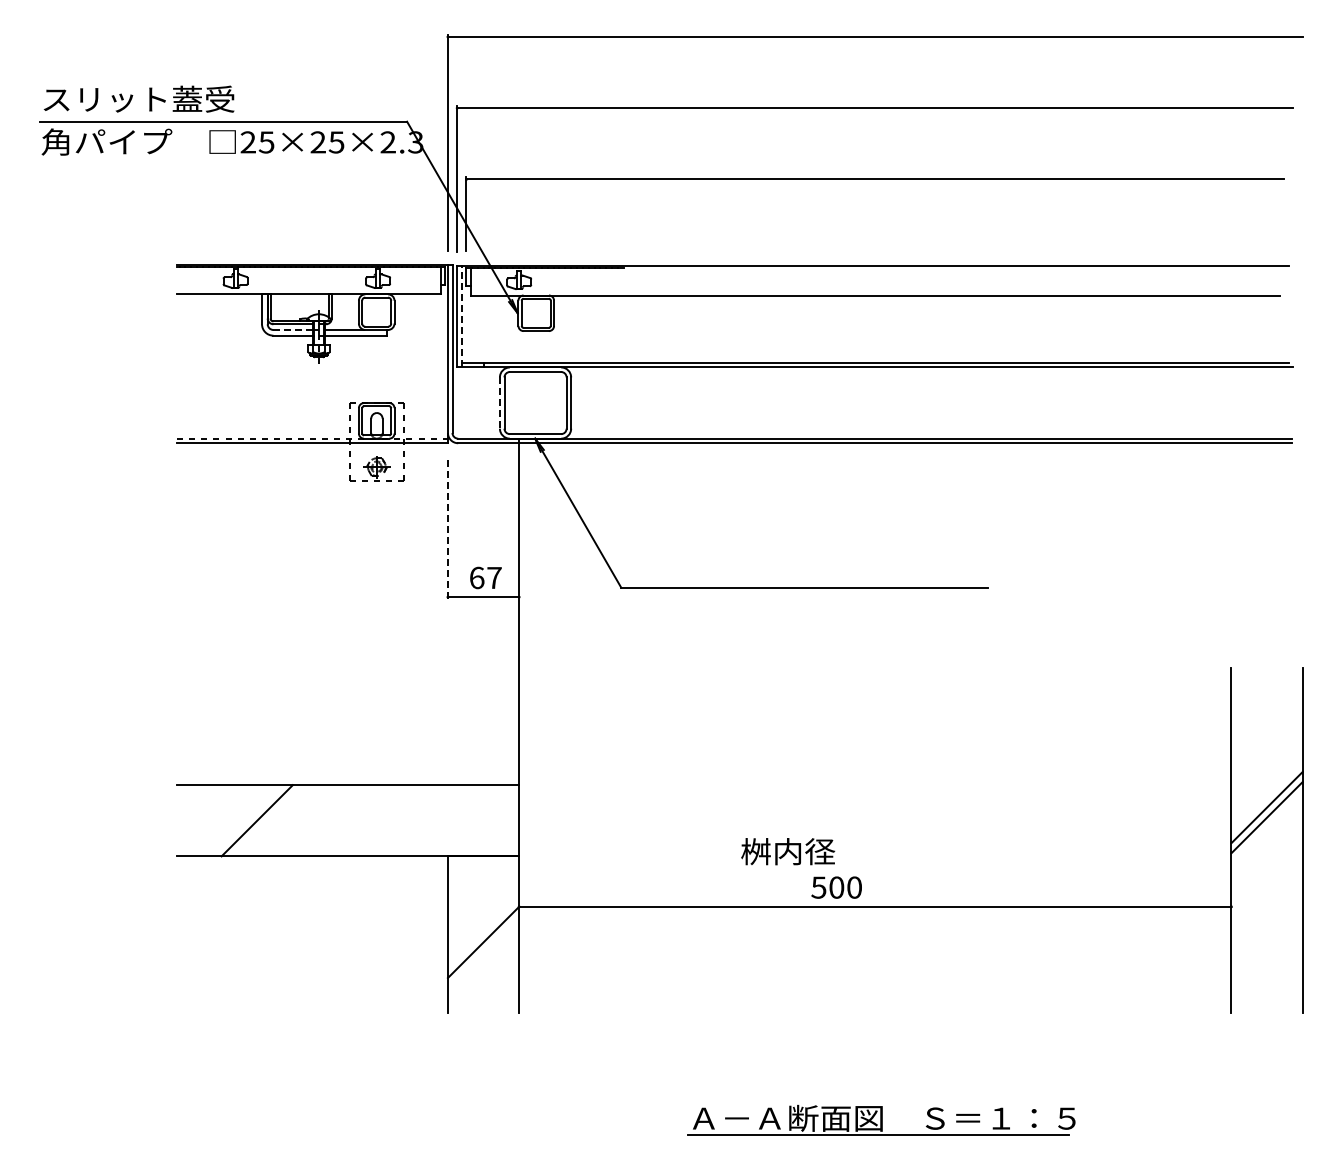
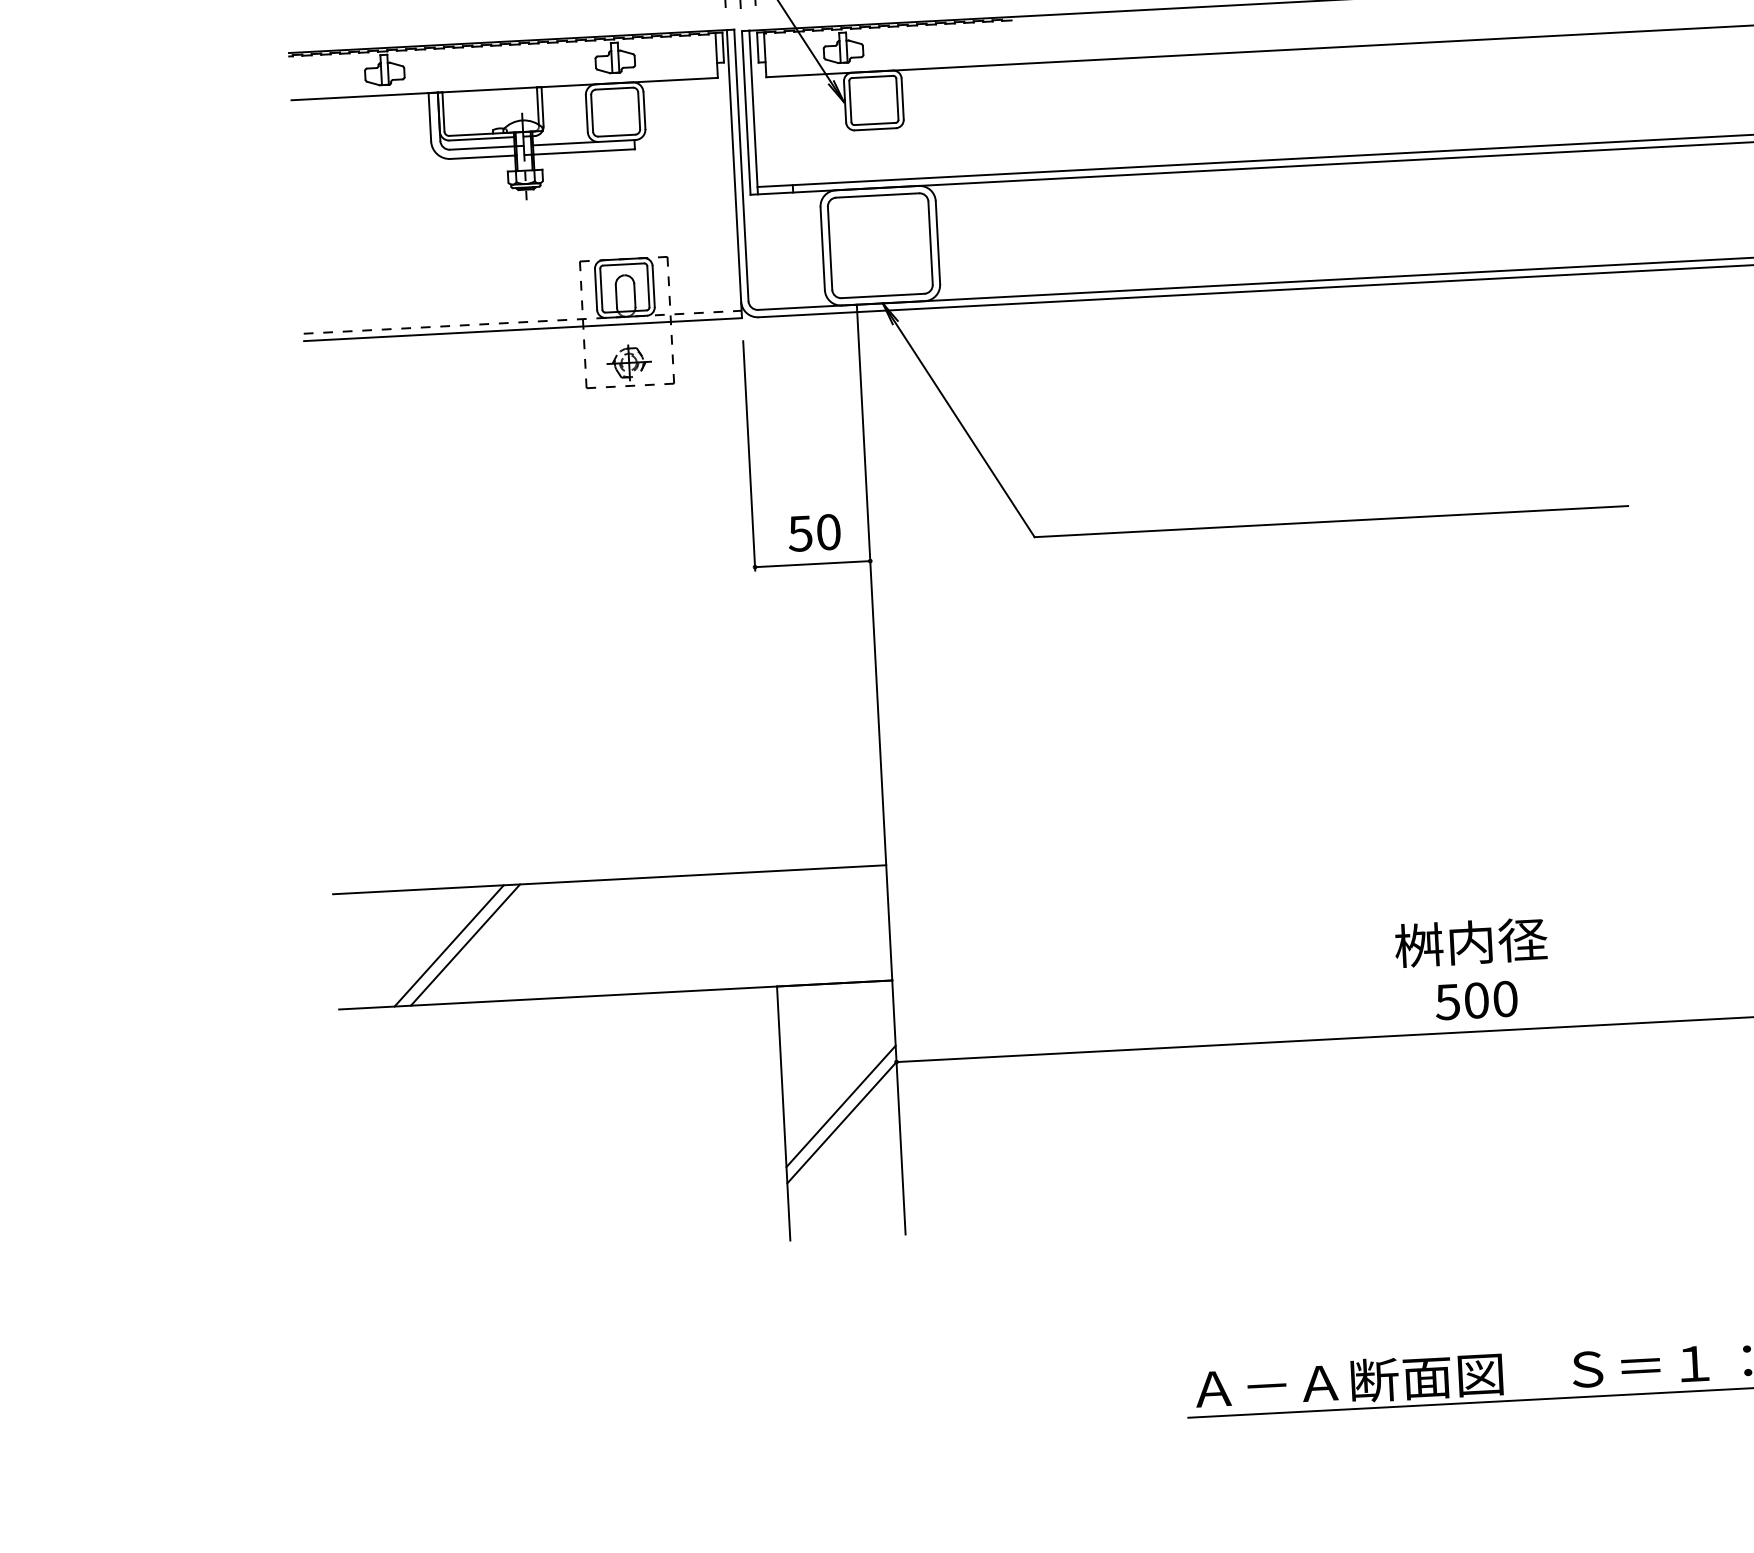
line: (461, 316) -> (753, 111), dashed -> solid
line: (293, 329) -> (482, 147), dashed -> solid
line: (499, 403) -> (822, 249), dashed -> solid
line: (447, 528) -> (748, 456), dashed -> solid
text: (485, 577) -> (814, 532), 67 -> 50
line: (246, 820) -> (448, 945), added
text: (788, 851) -> (1471, 942), moved
text: (836, 887) -> (1476, 1000), moved
line: (483, 931) -> (840, 1105), added

